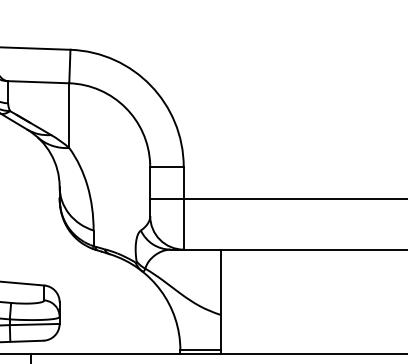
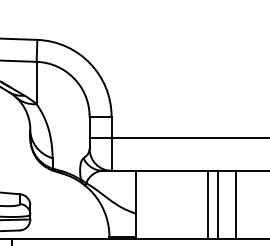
line: (331, 301) -> (208, 204), added
line: (346, 301) -> (218, 204), added
line: (372, 301) -> (235, 204), added

